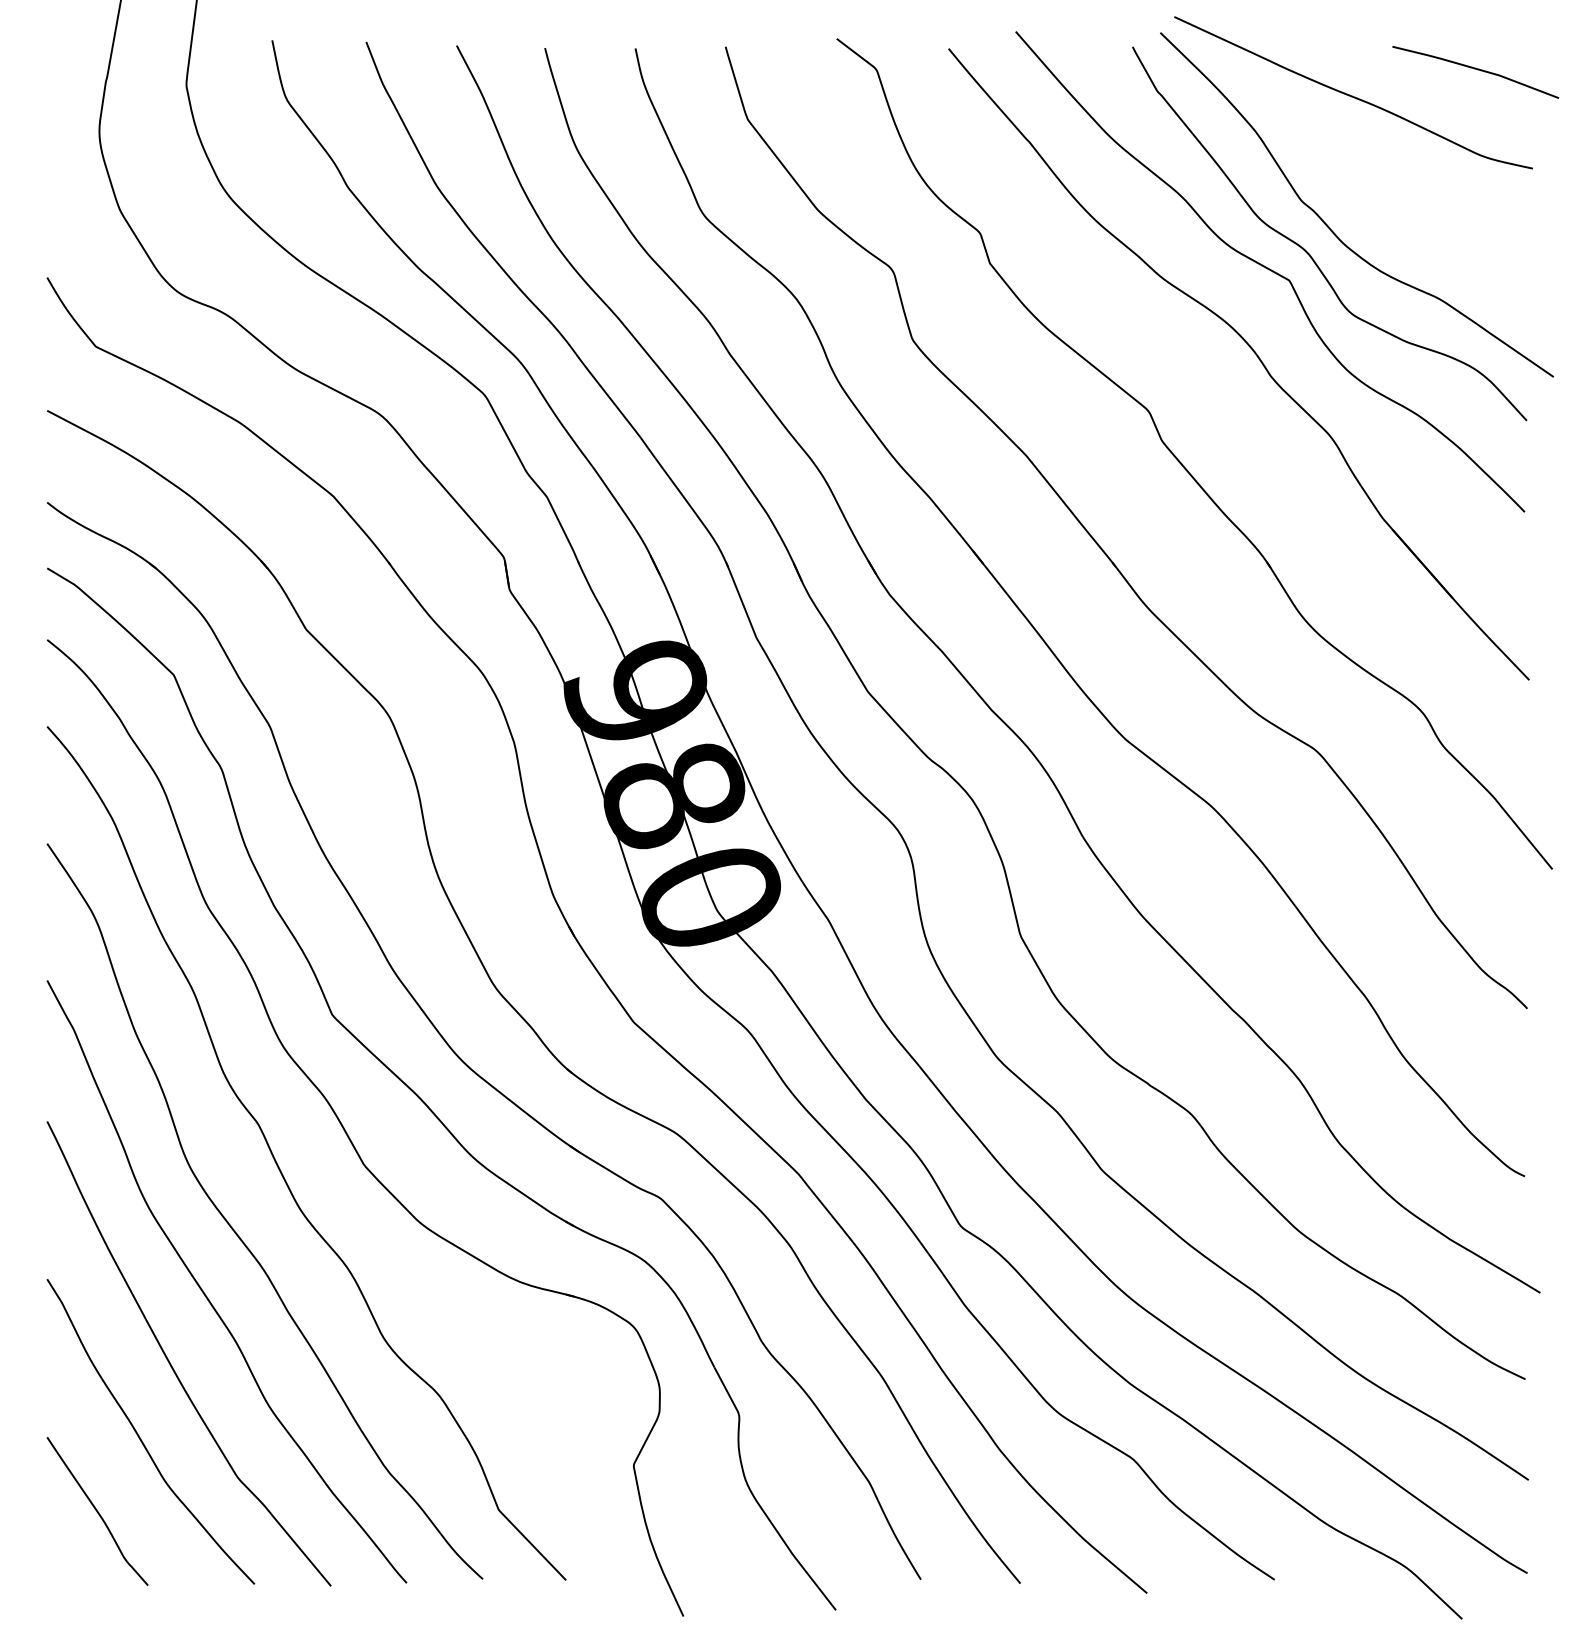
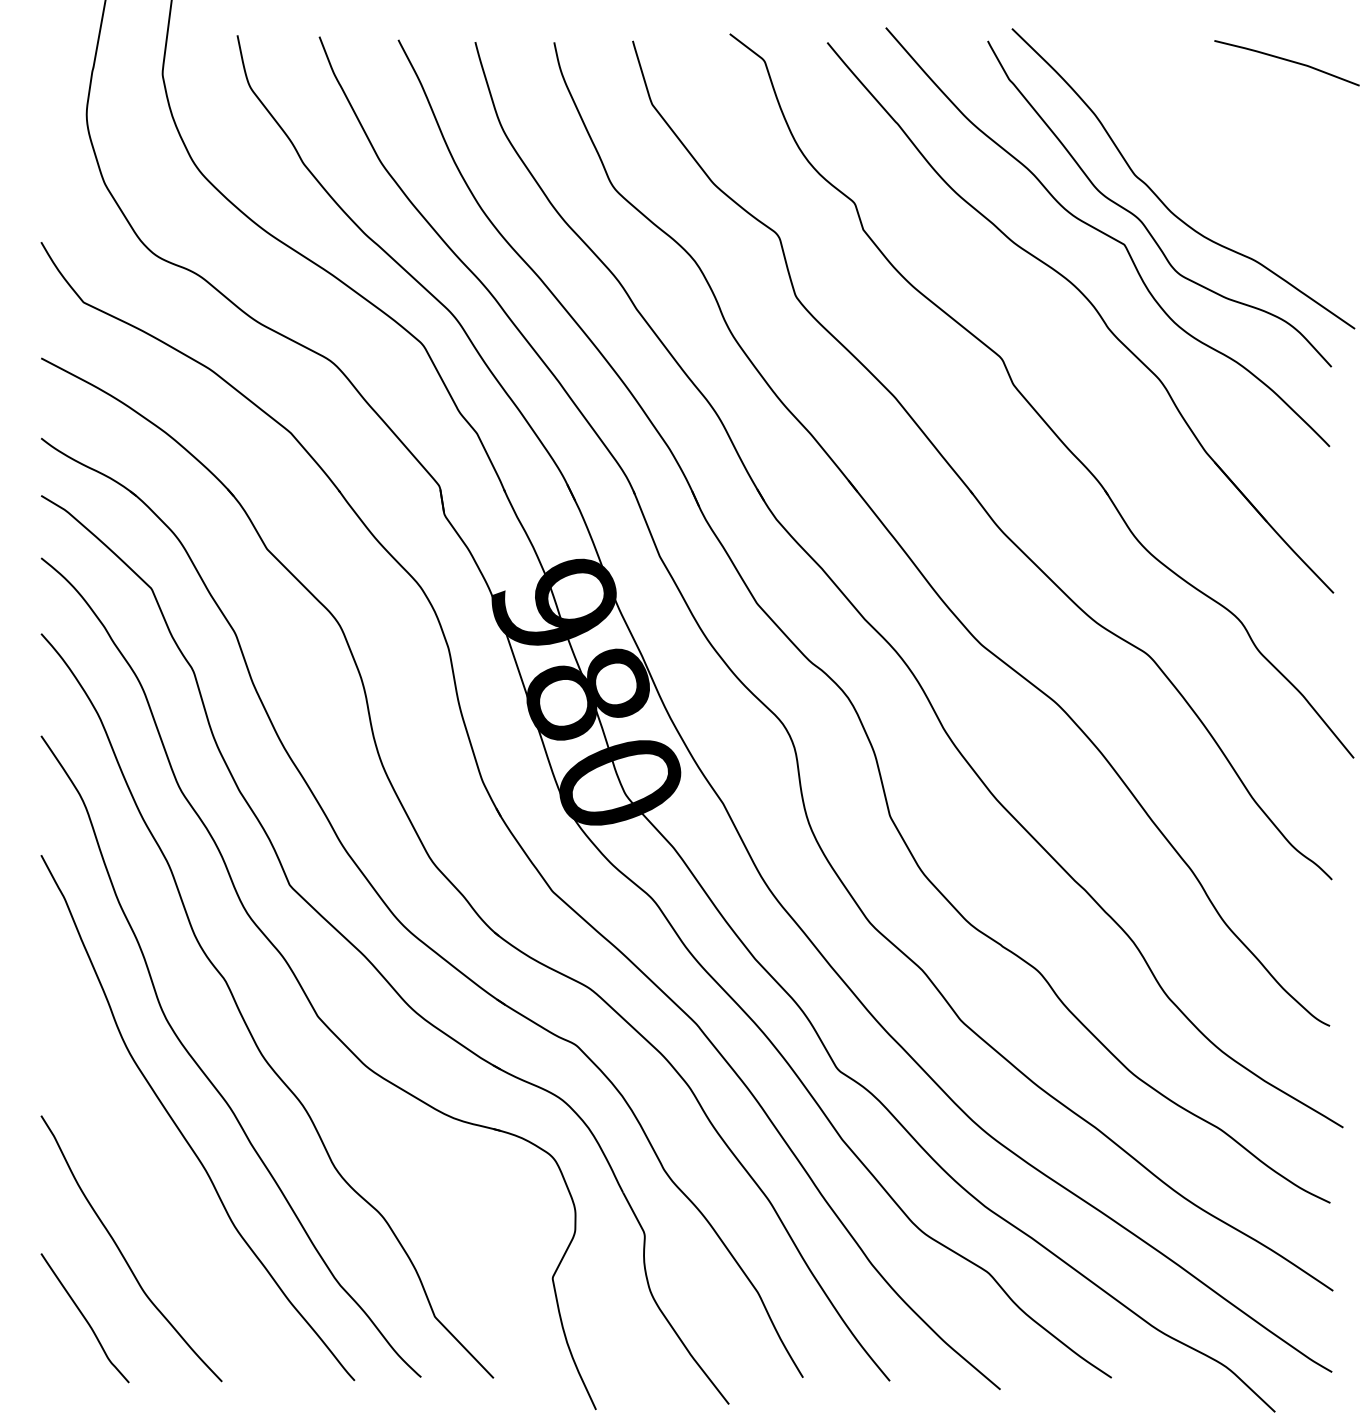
curve: (1352, 95) -> (1179, 83), removed
curve: (170, 1362) -> (148, 1188), removed

